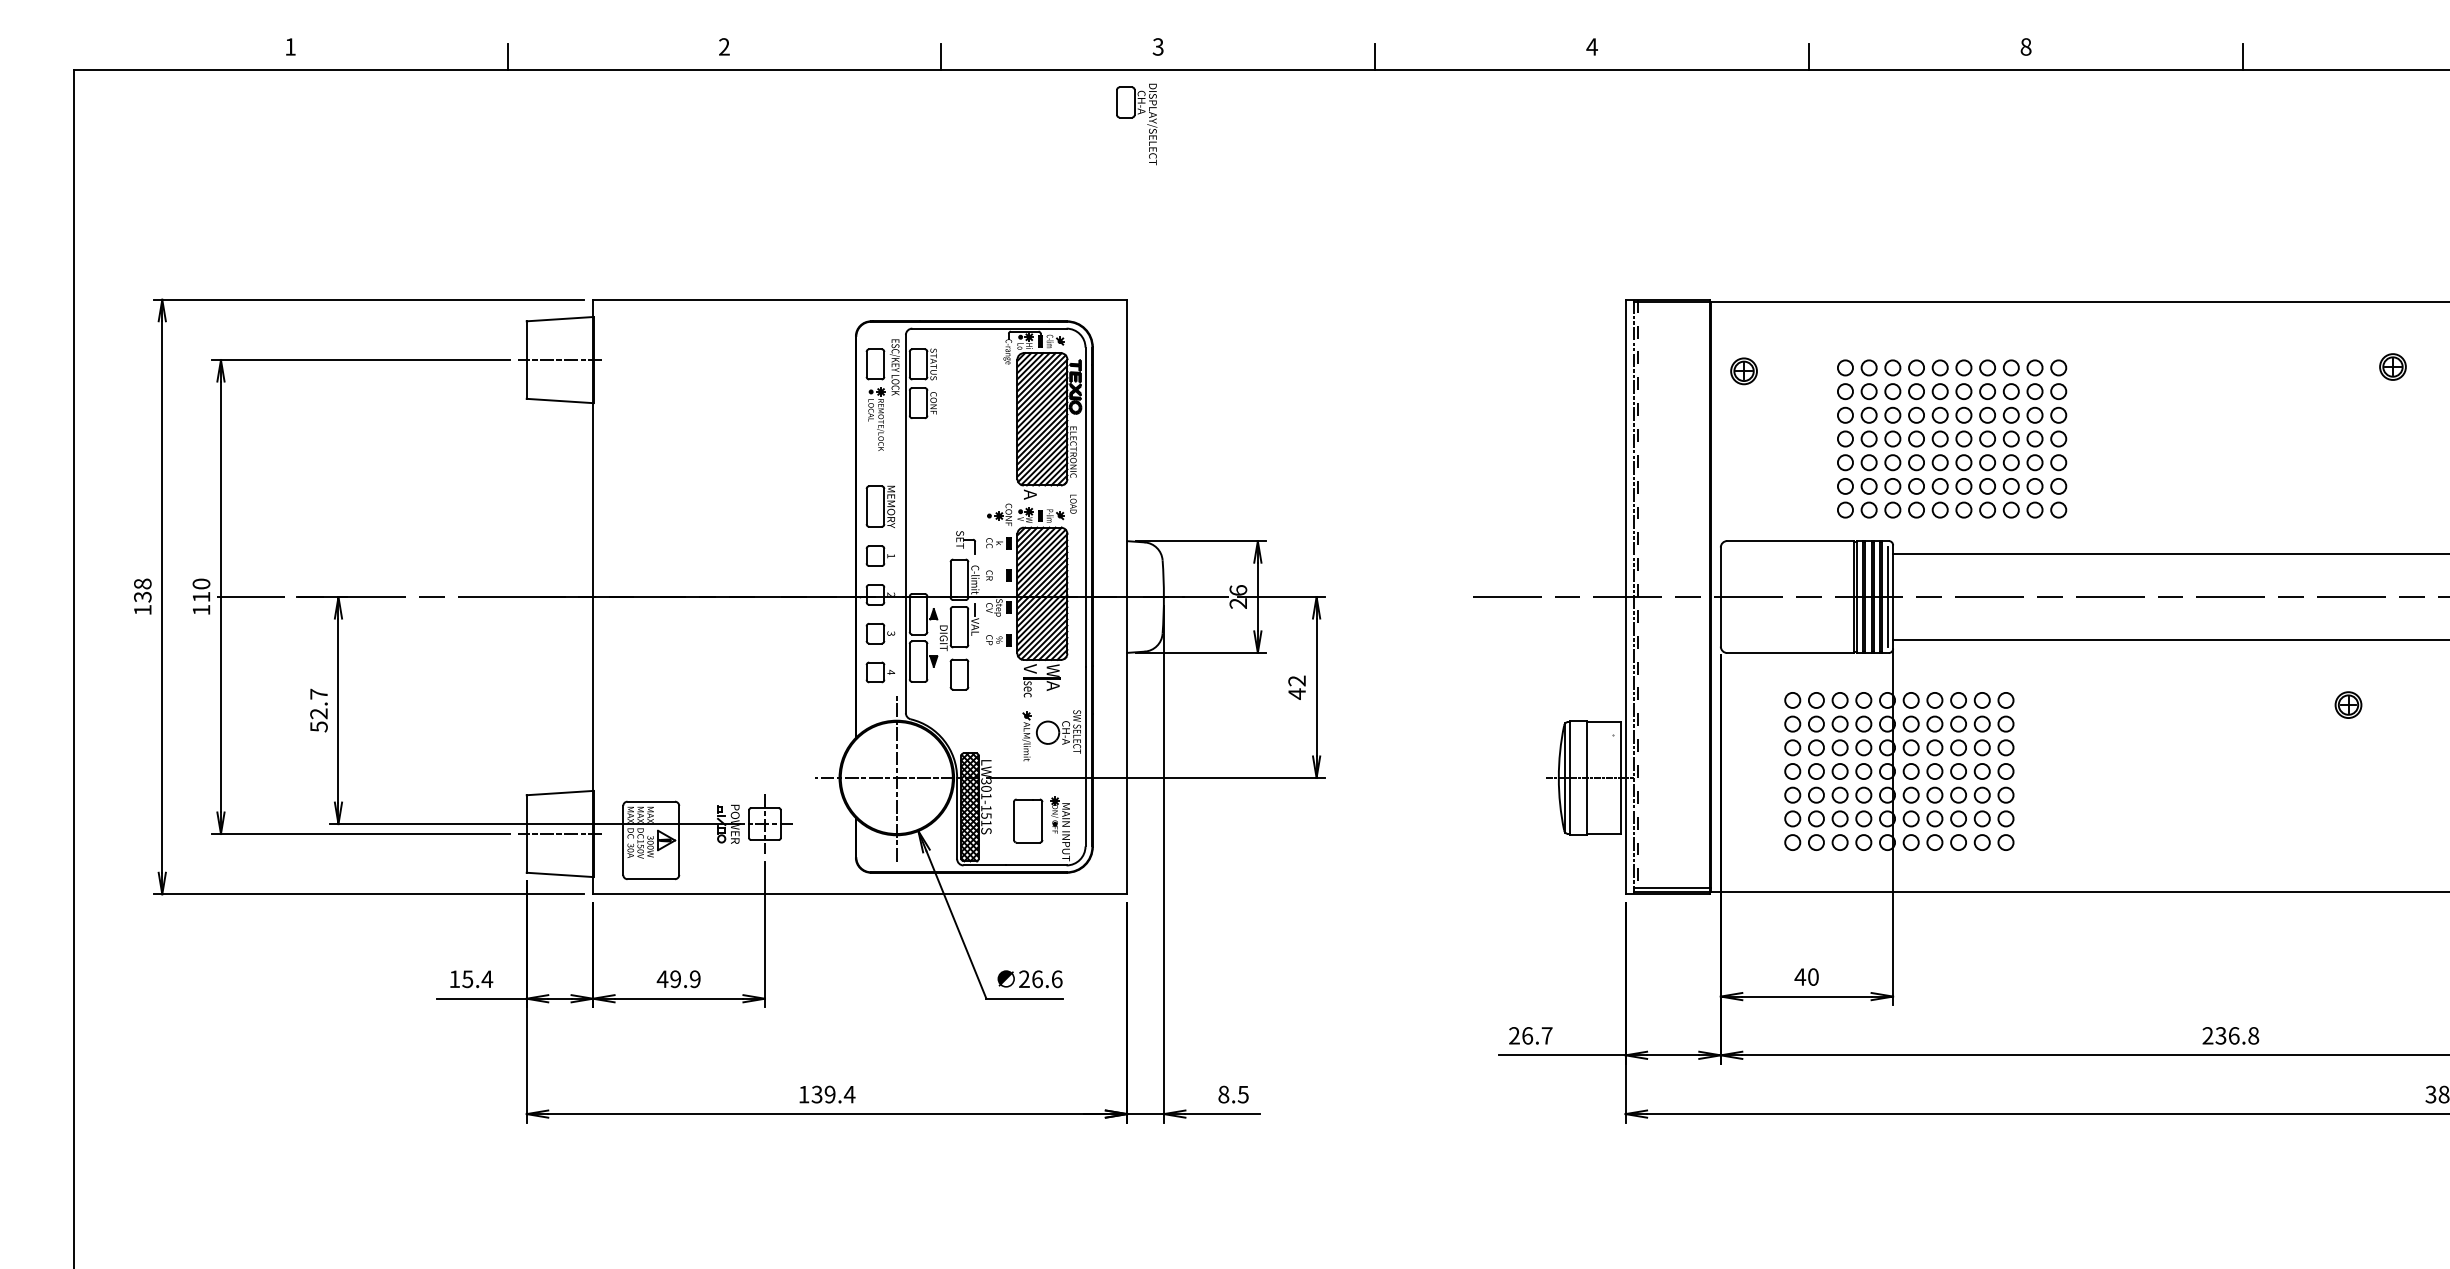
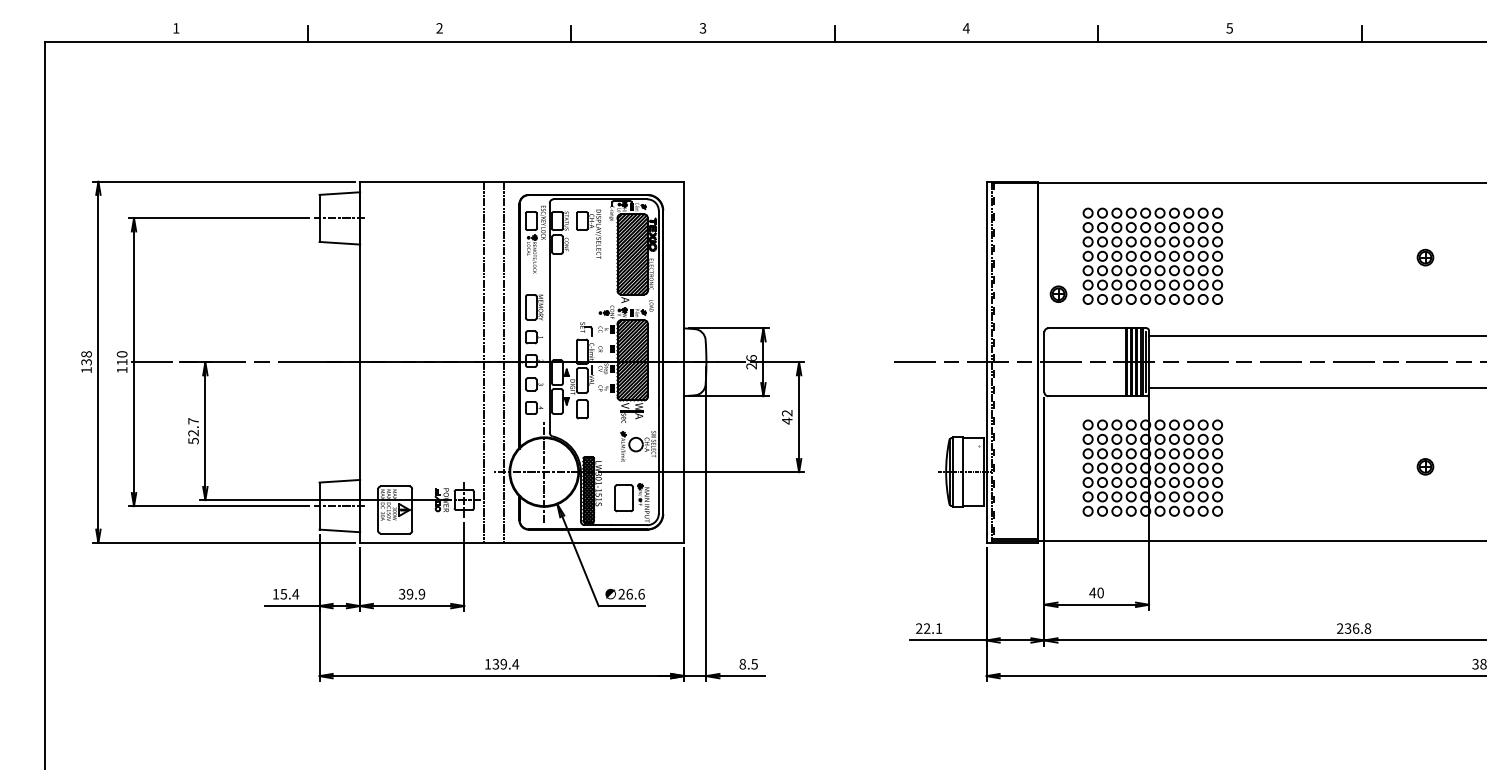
text: (2025, 47) -> (1229, 28), 8 -> 5
part: (1136, 122) -> (588, 233), moved
part: (2393, 366) -> (1425, 257), moved
part: (1743, 370) -> (1058, 293), moved
part: (1951, 437) -> (1152, 255), moved
line: (798, 595) -> (484, 361), added
line: (829, 595) -> (503, 361), added
part: (2348, 704) -> (1425, 466), moved
text: (661, 979) -> (401, 594), 49.9 -> 39.9
text: (1536, 1035) -> (932, 628), 26.7 -> 22.1

